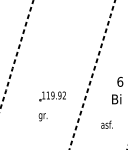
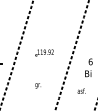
part: (52, 95) -> (44, 52), moved

